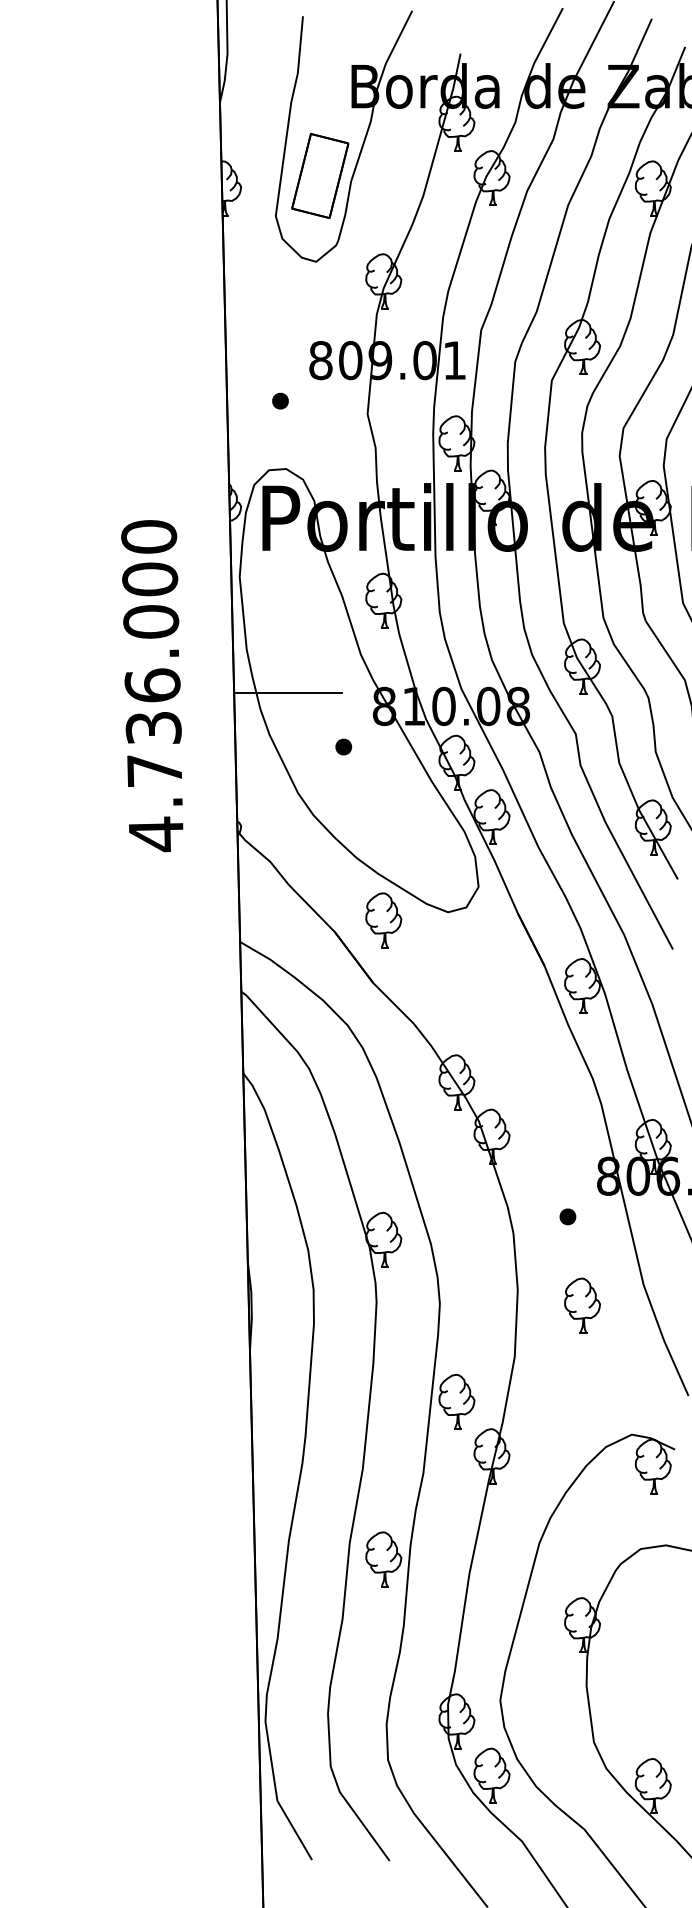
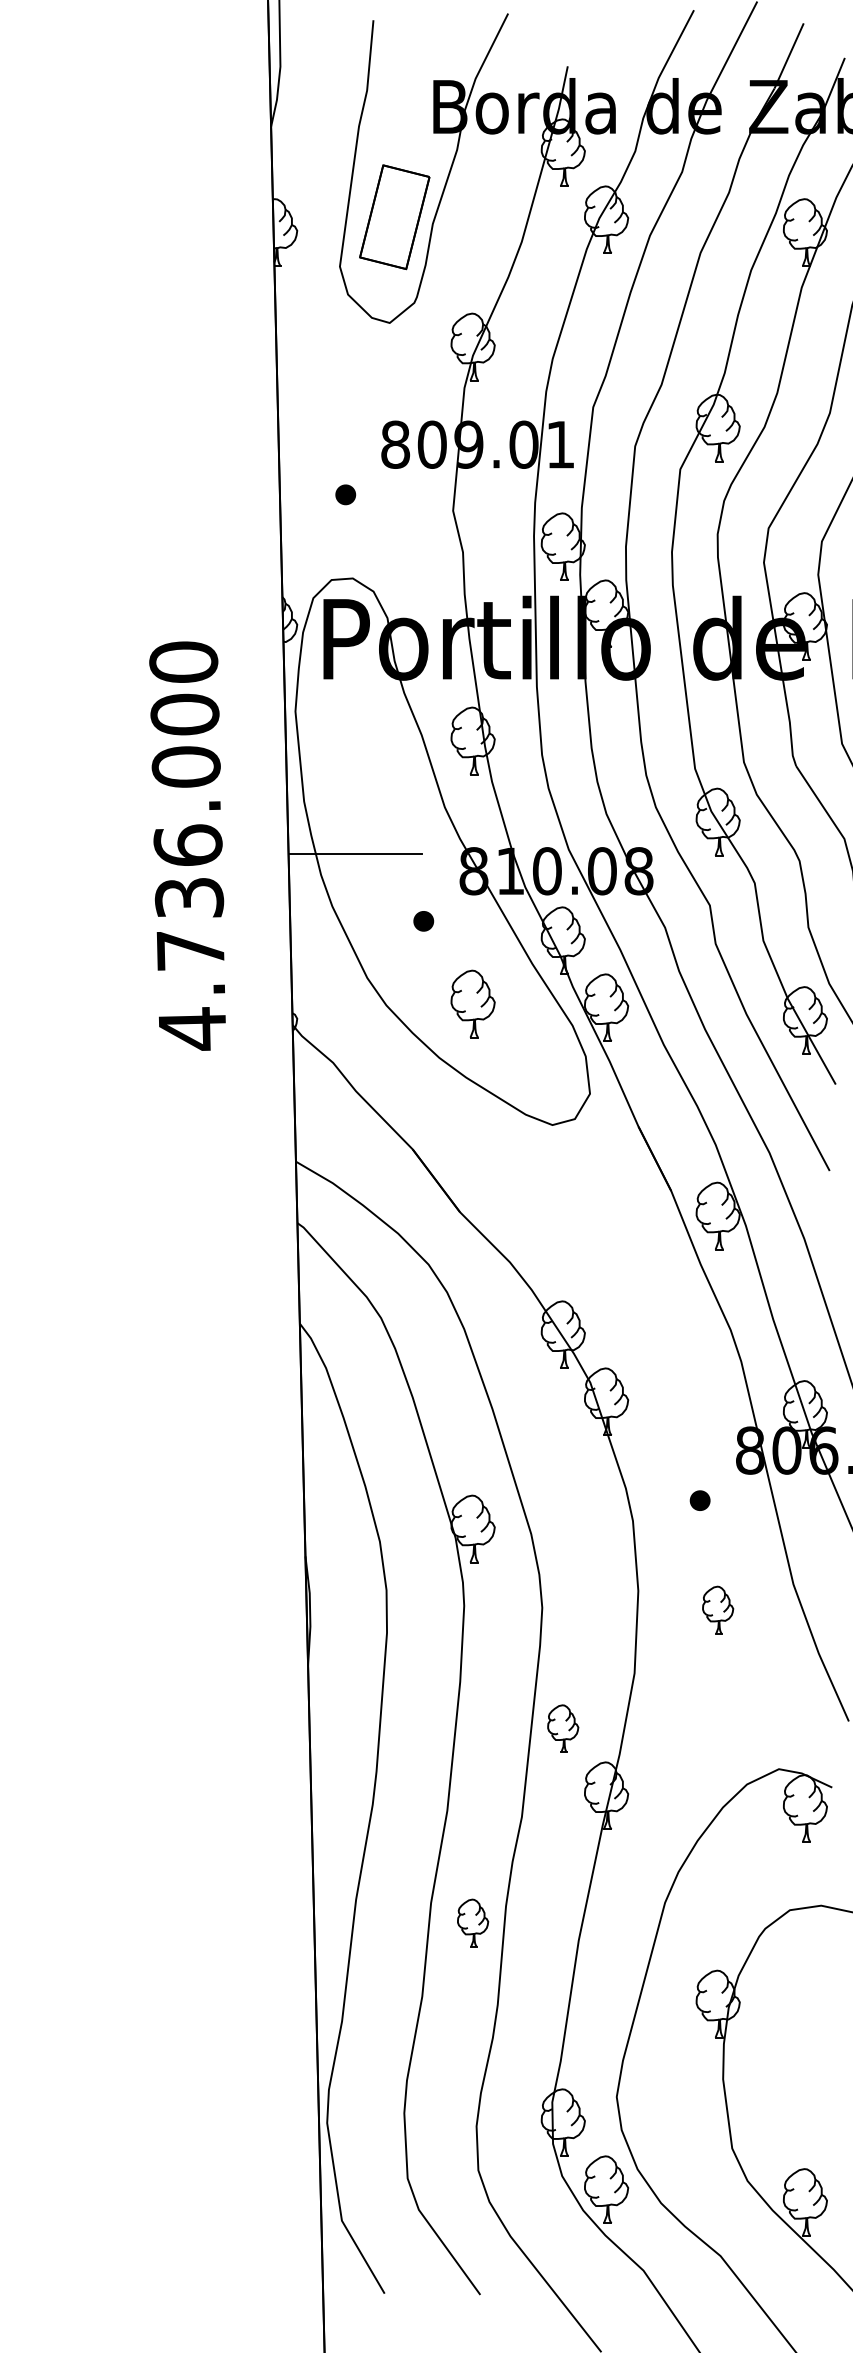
part: (383, 919) -> (472, 1003), moved
part: (582, 1305) -> (717, 1609), size x0.7
part: (456, 1401) -> (562, 1728), size x0.7
part: (383, 1559) -> (472, 1922), size x0.7

